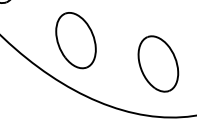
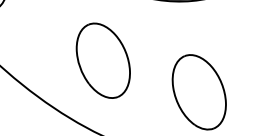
part: (75, 40) -> (102, 60), moved

